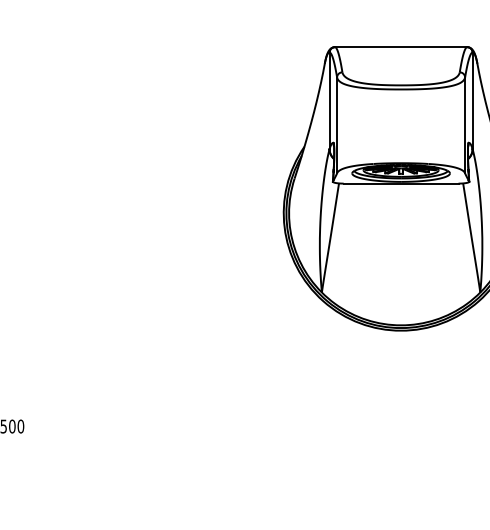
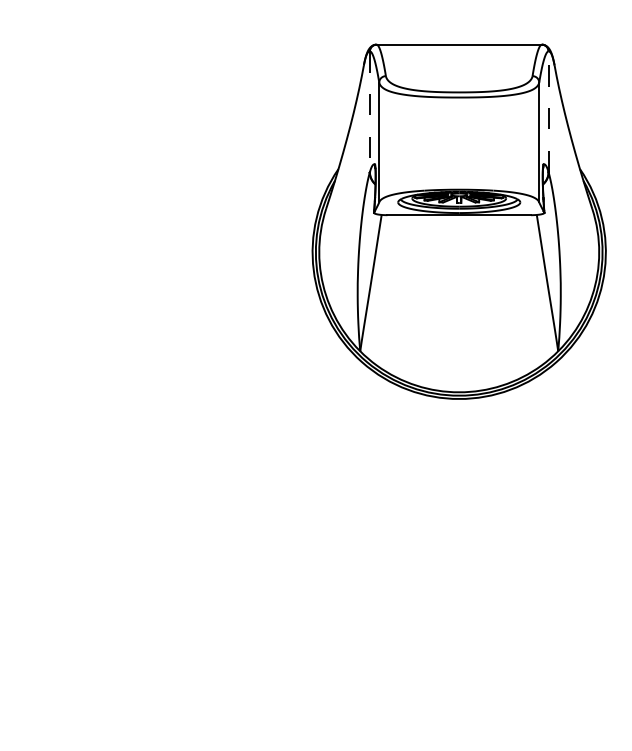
line: (472, 100) -> (548, 111), solid -> dashed
line: (329, 101) -> (369, 112), solid -> dashed

